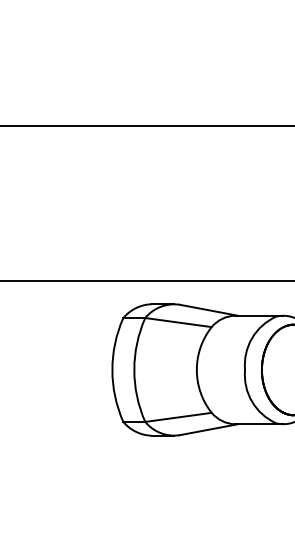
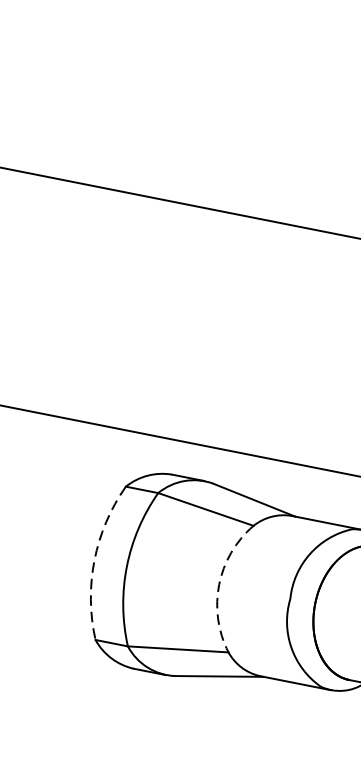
line: (112, 369) -> (94, 559), solid -> dashed
line: (196, 369) -> (218, 583), solid -> dashed

